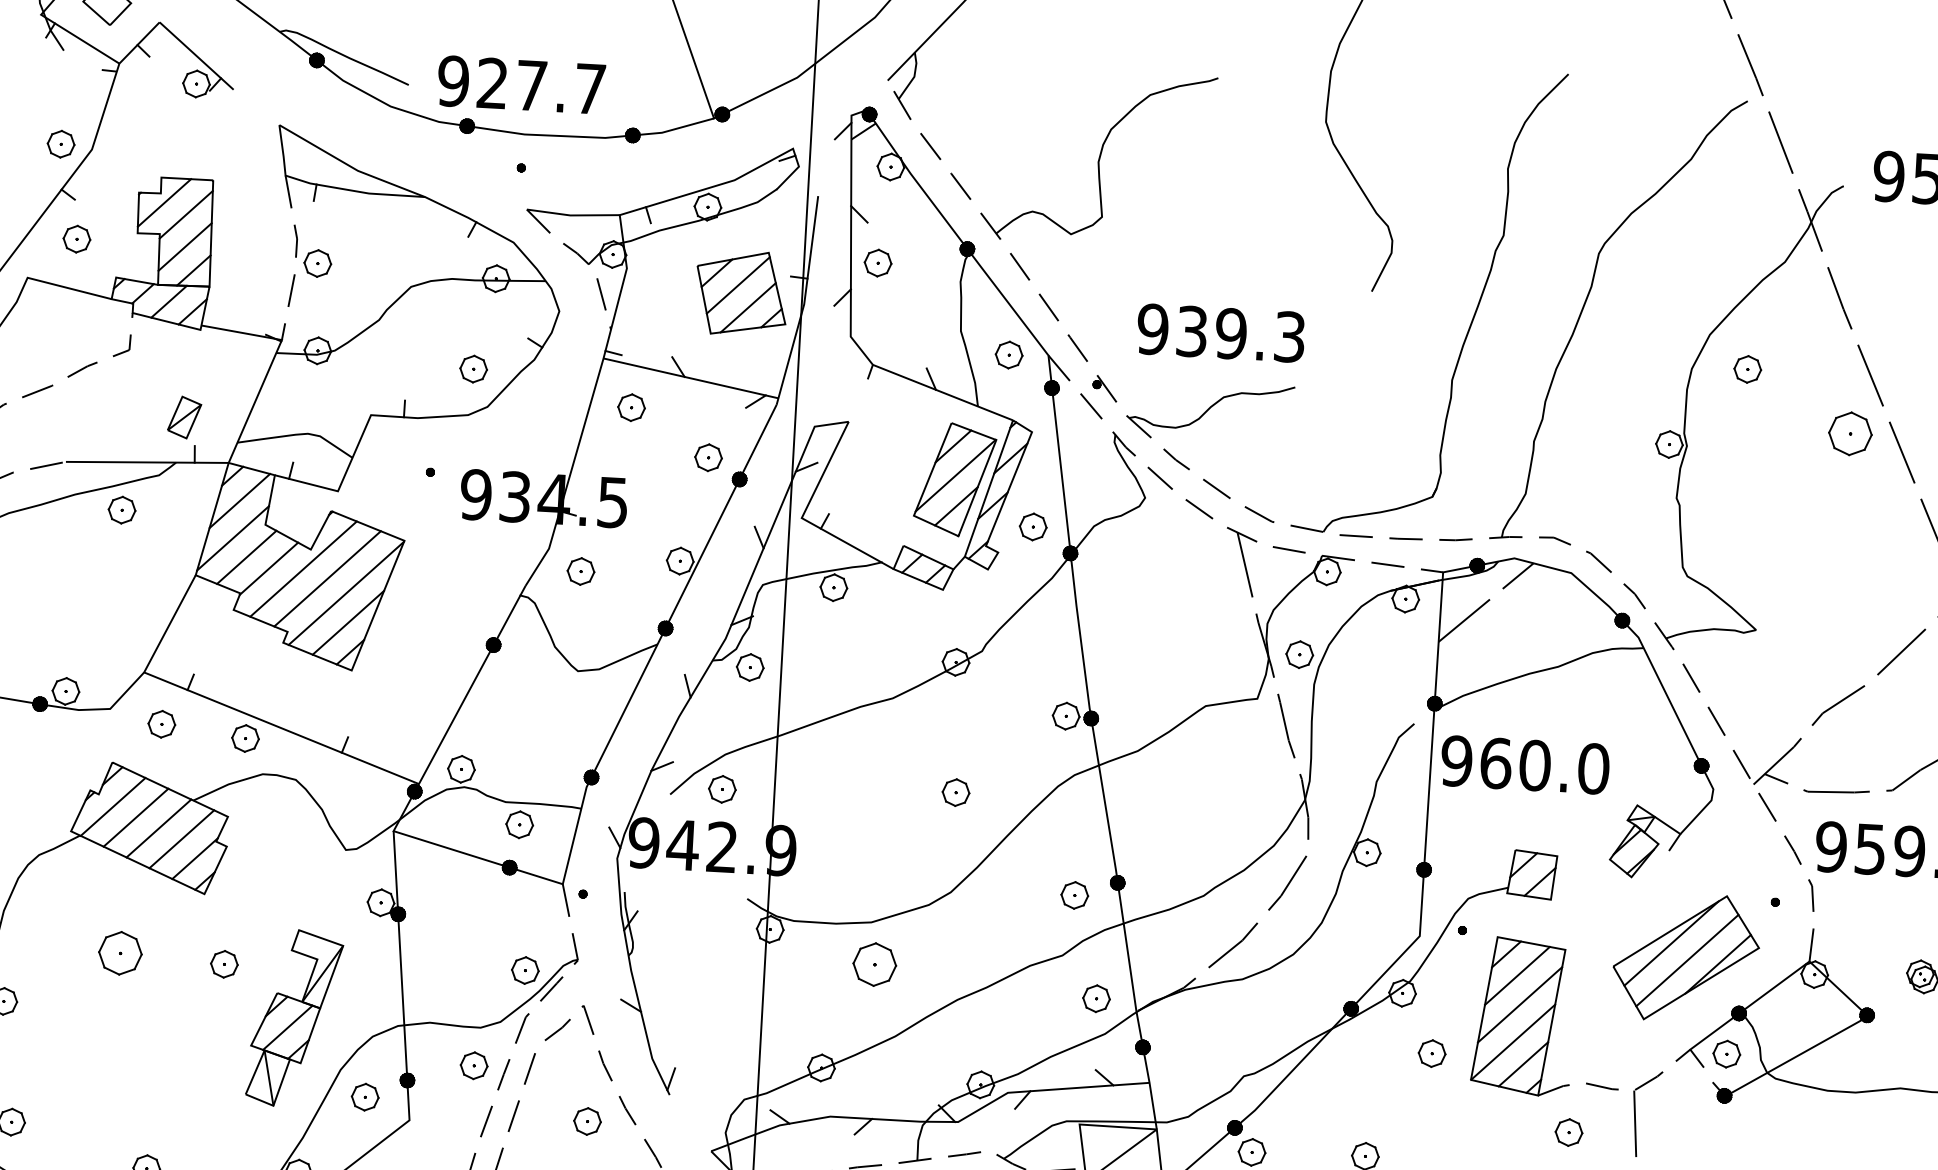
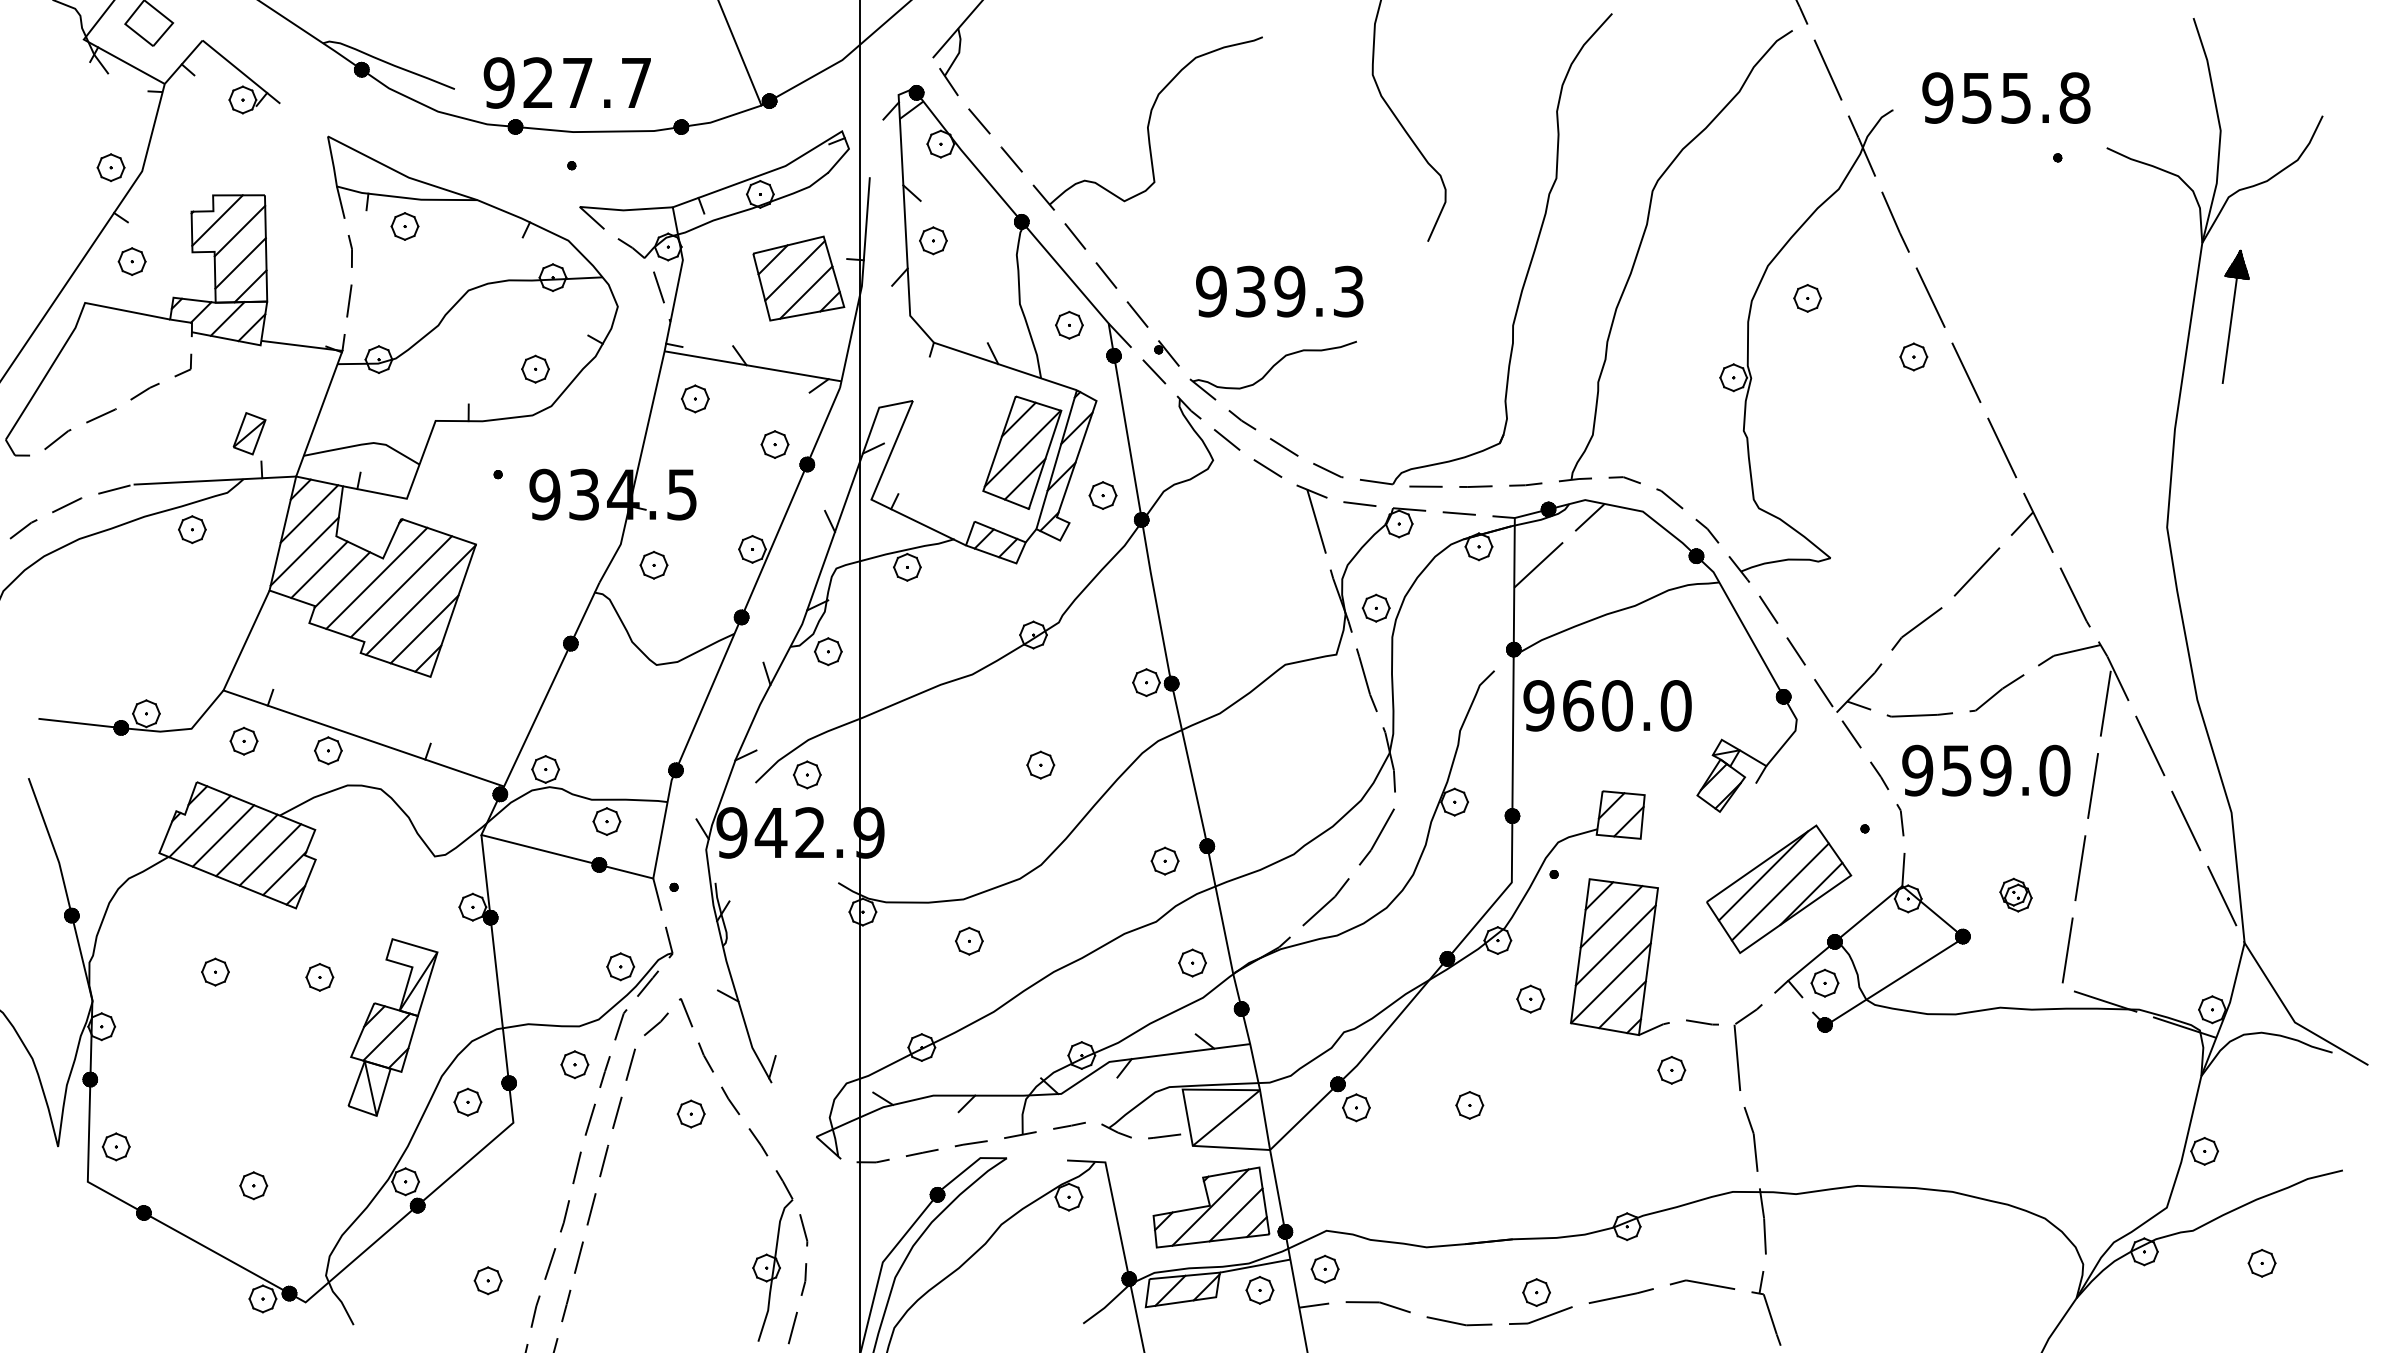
part: (317, 263) -> (404, 226), moved
part: (1850, 433) -> (1913, 356), size x0.62
part: (120, 952) -> (215, 971), size x0.62
part: (875, 963) -> (969, 940), size x0.62

